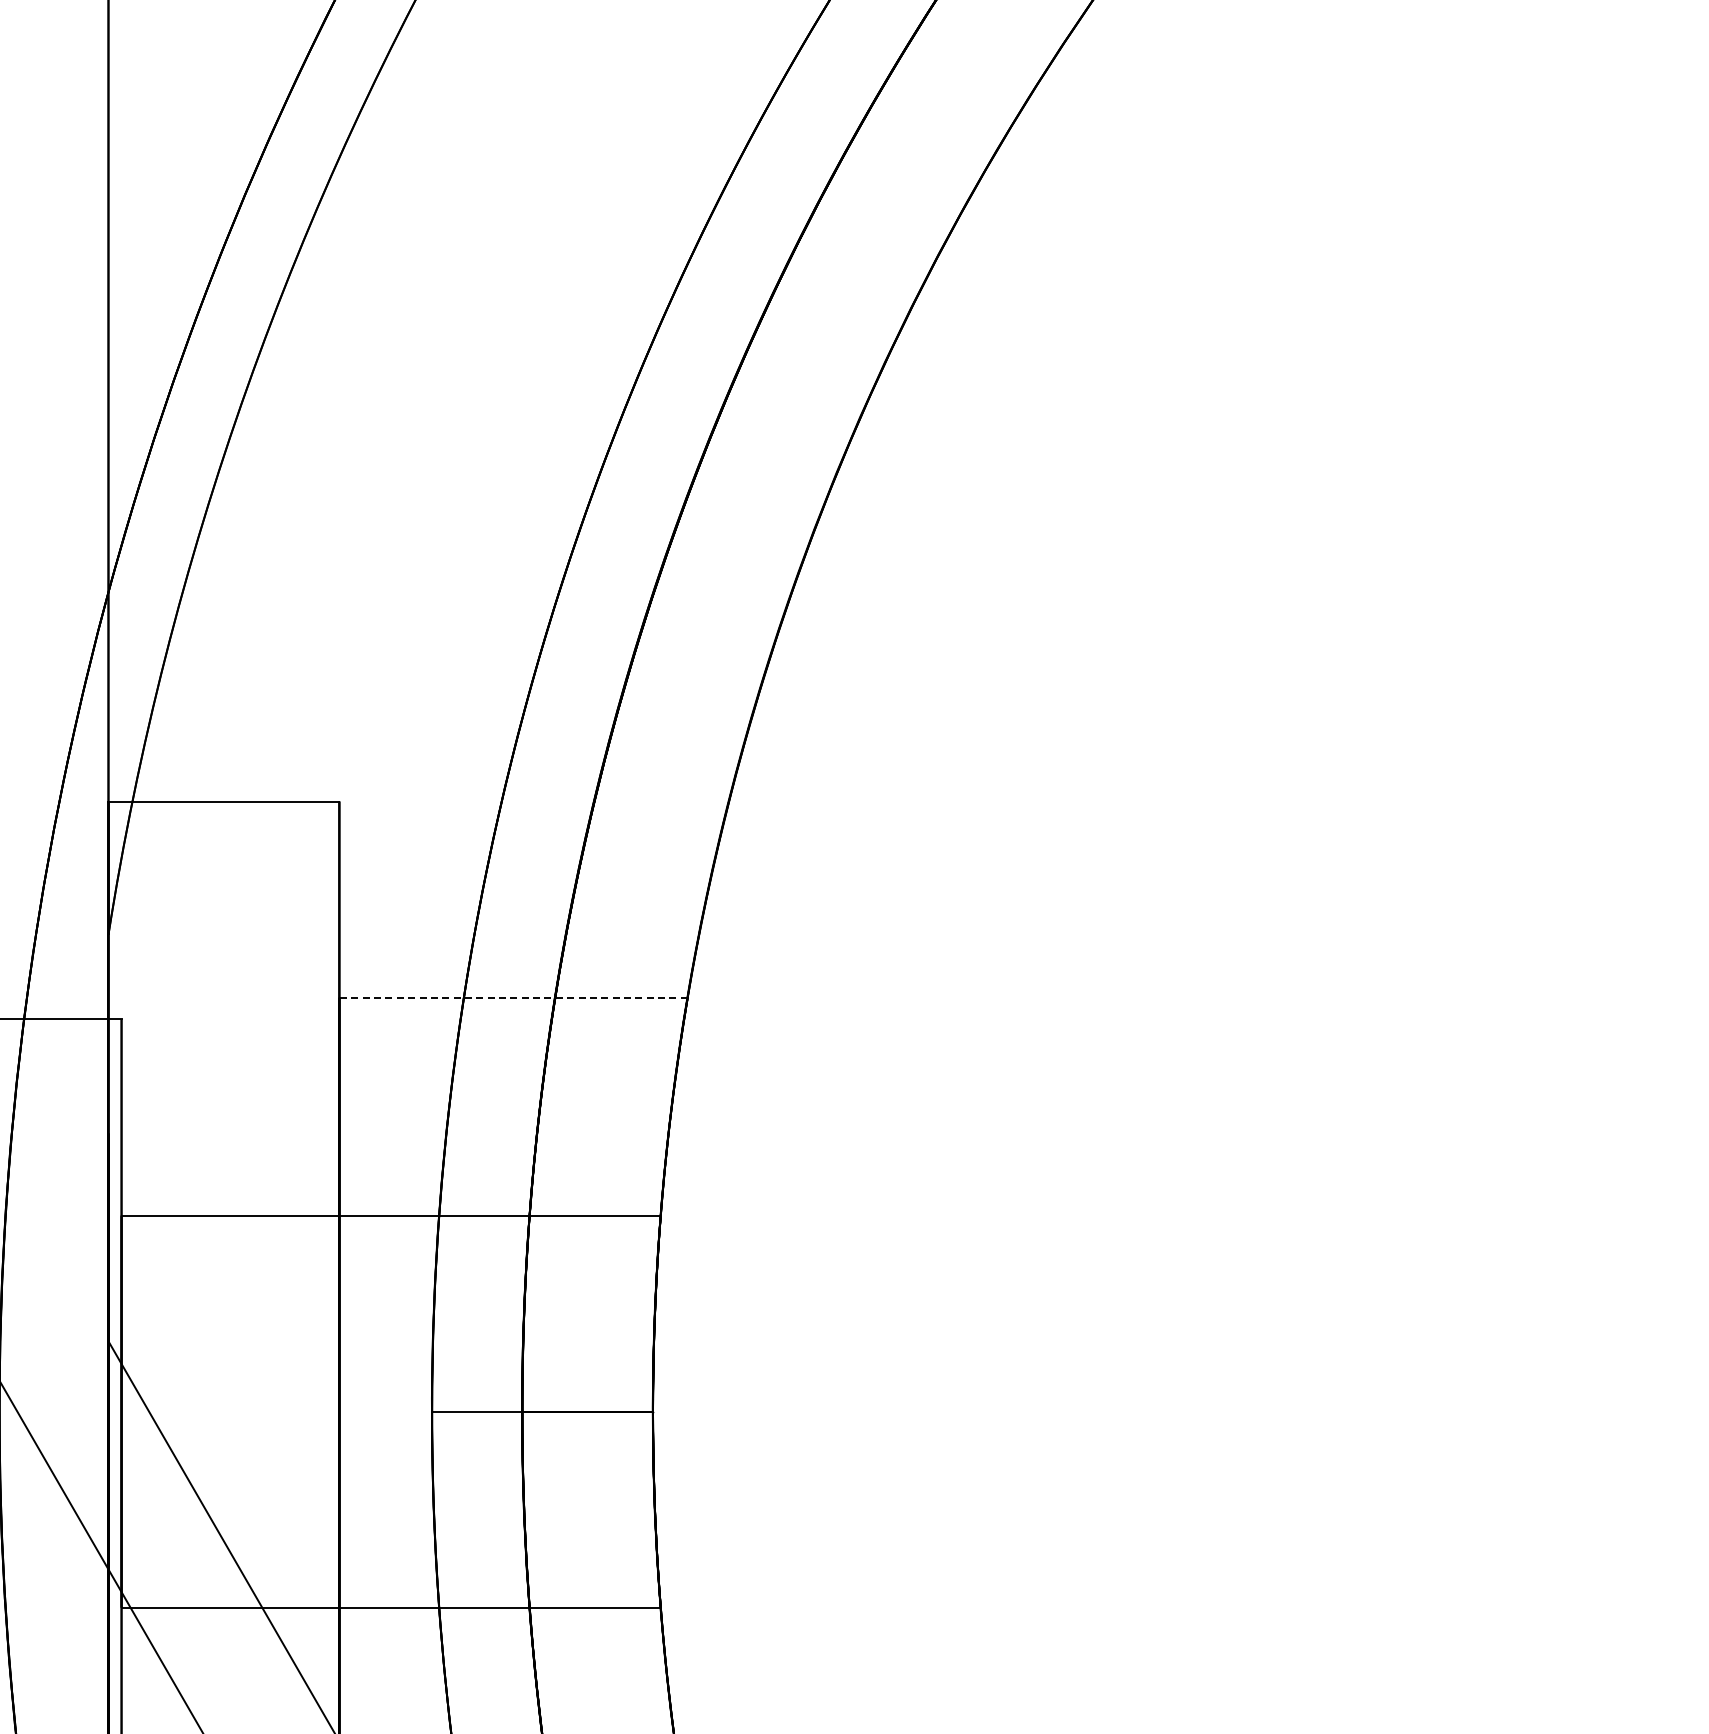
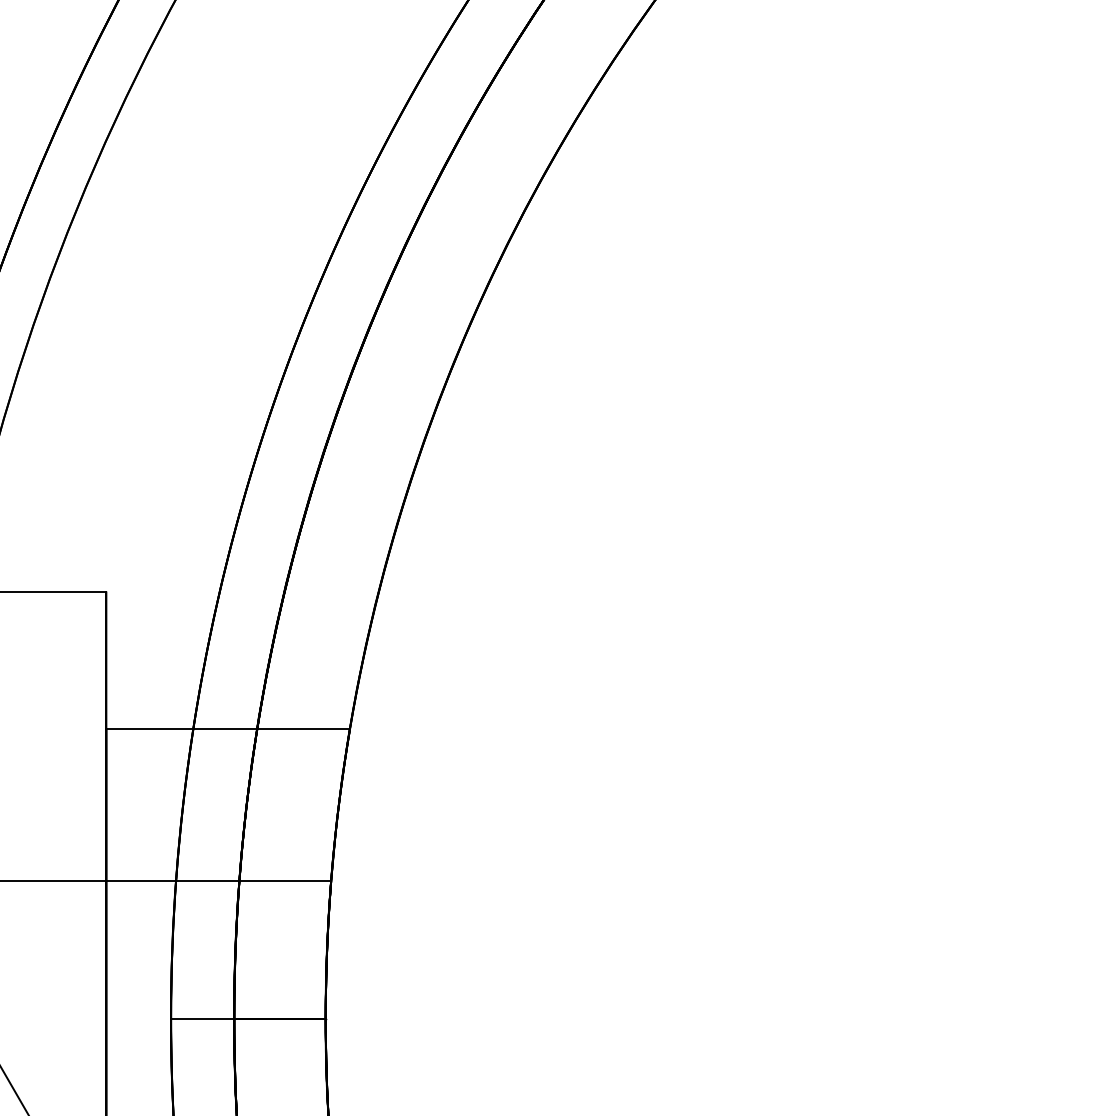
line: (513, 997) -> (228, 728), dashed -> solid

